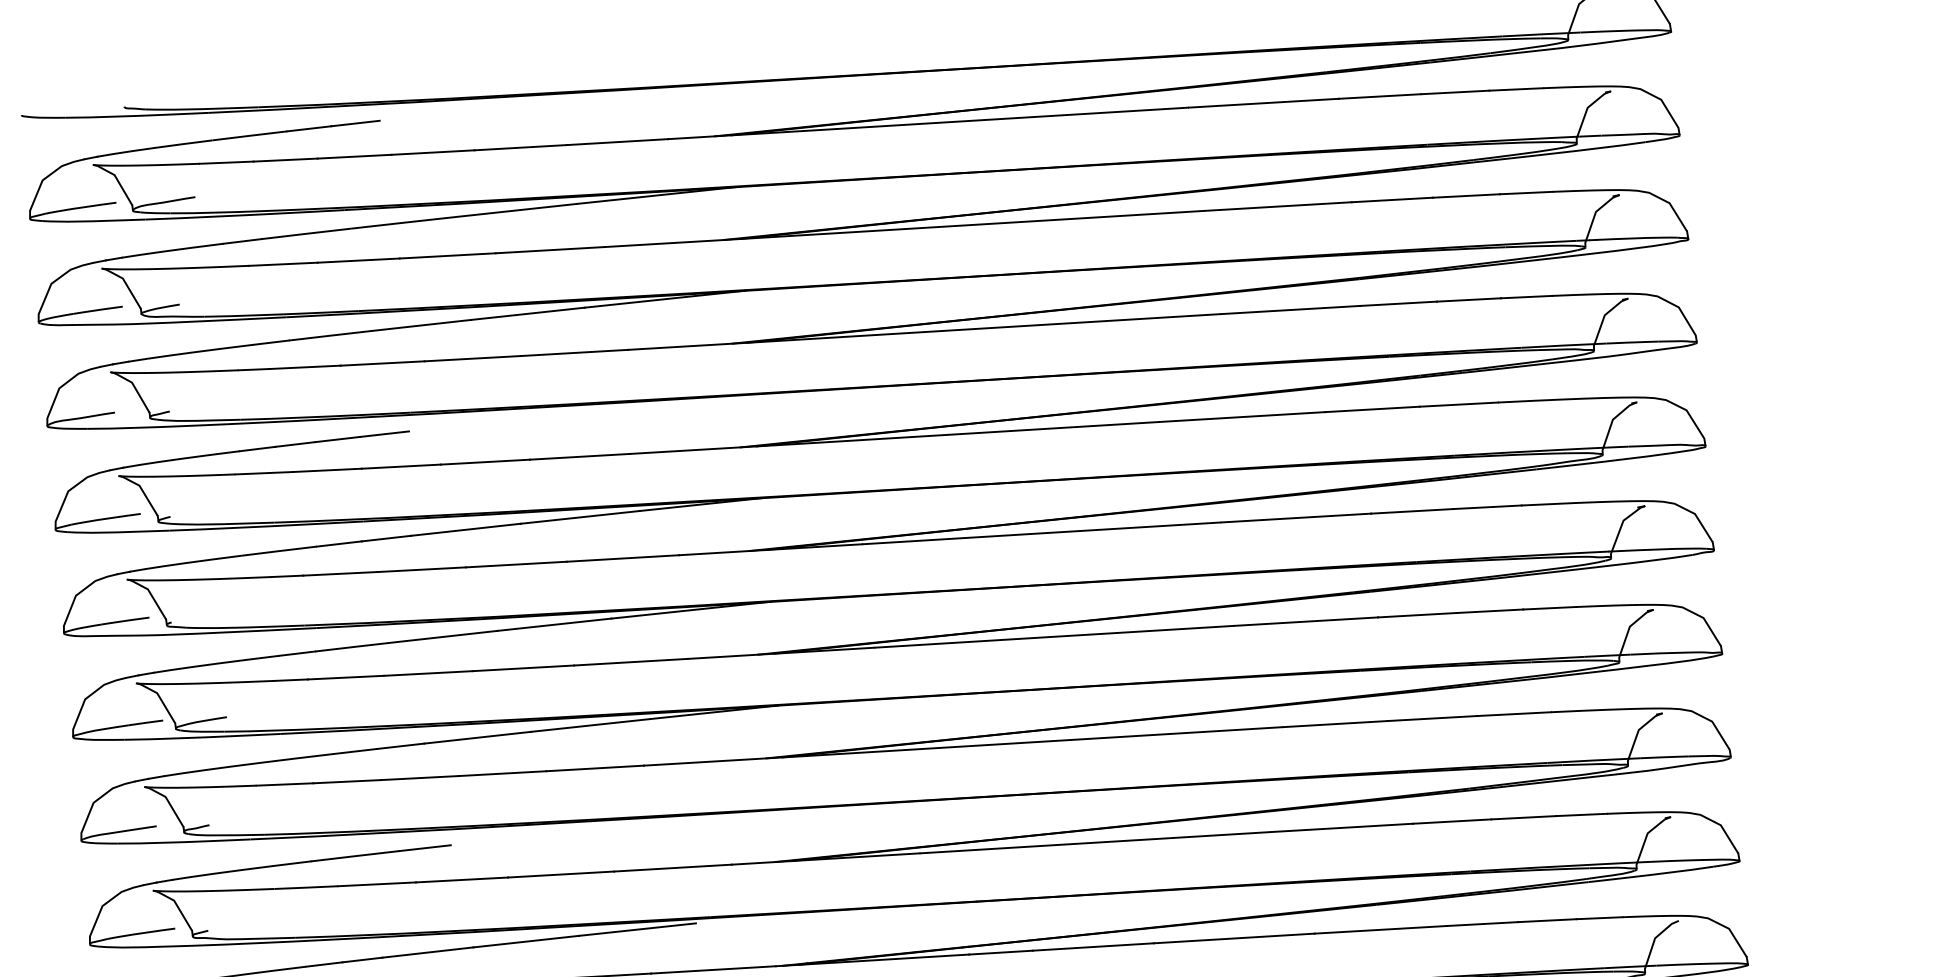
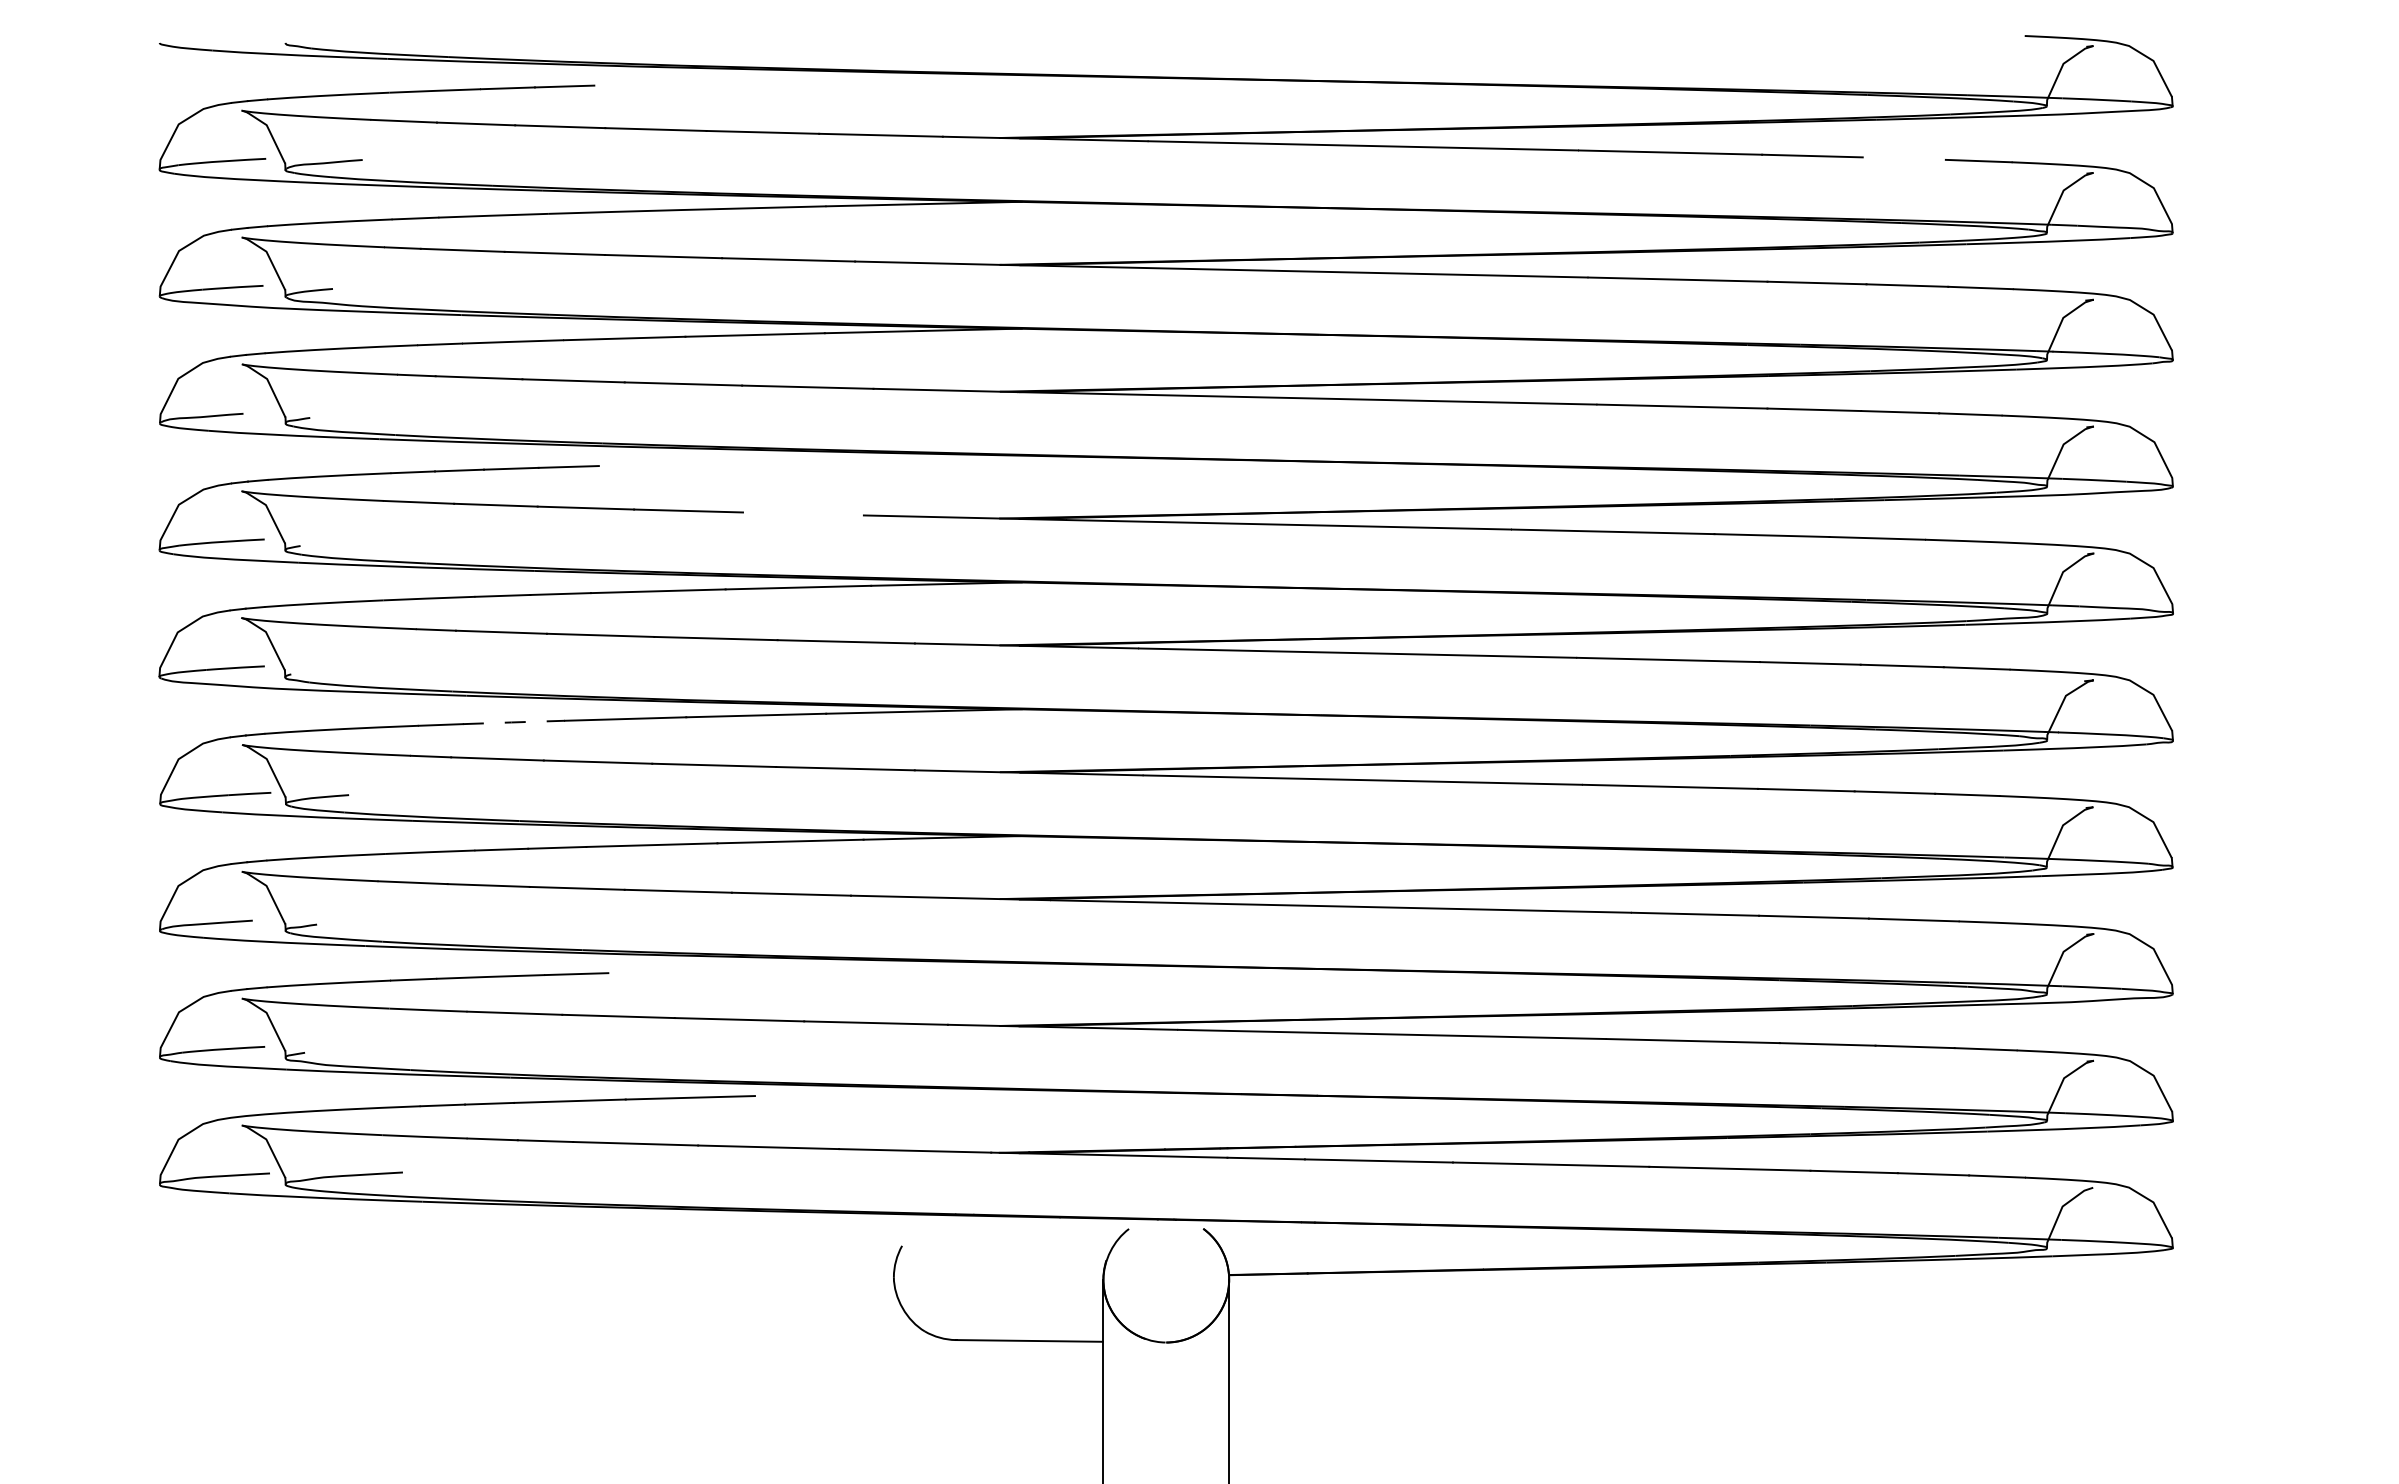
line: (1454, 92) -> (1903, 158), removed
line: (579, 456) -> (803, 513), removed
line: (356, 646) -> (513, 722), solid -> dashed
line: (637, 929) -> (826, 1094), removed

